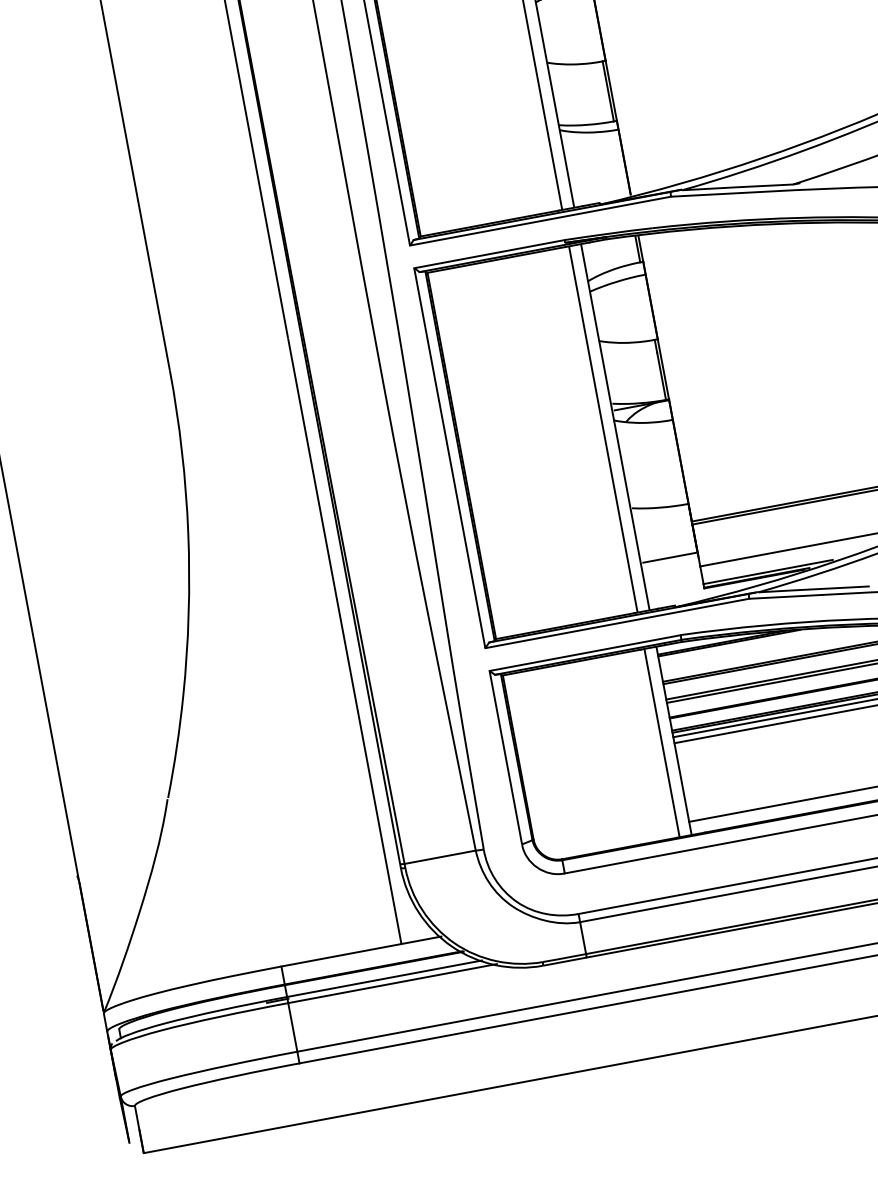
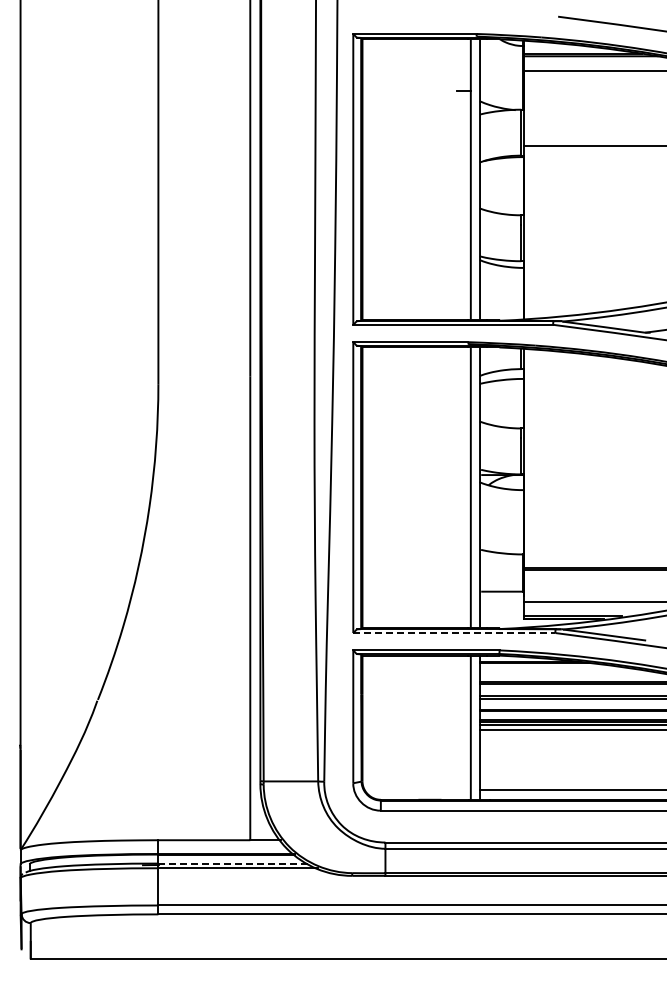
line: (617, 624) -> (454, 633), solid -> dashed
line: (383, 978) -> (232, 863), solid -> dashed

